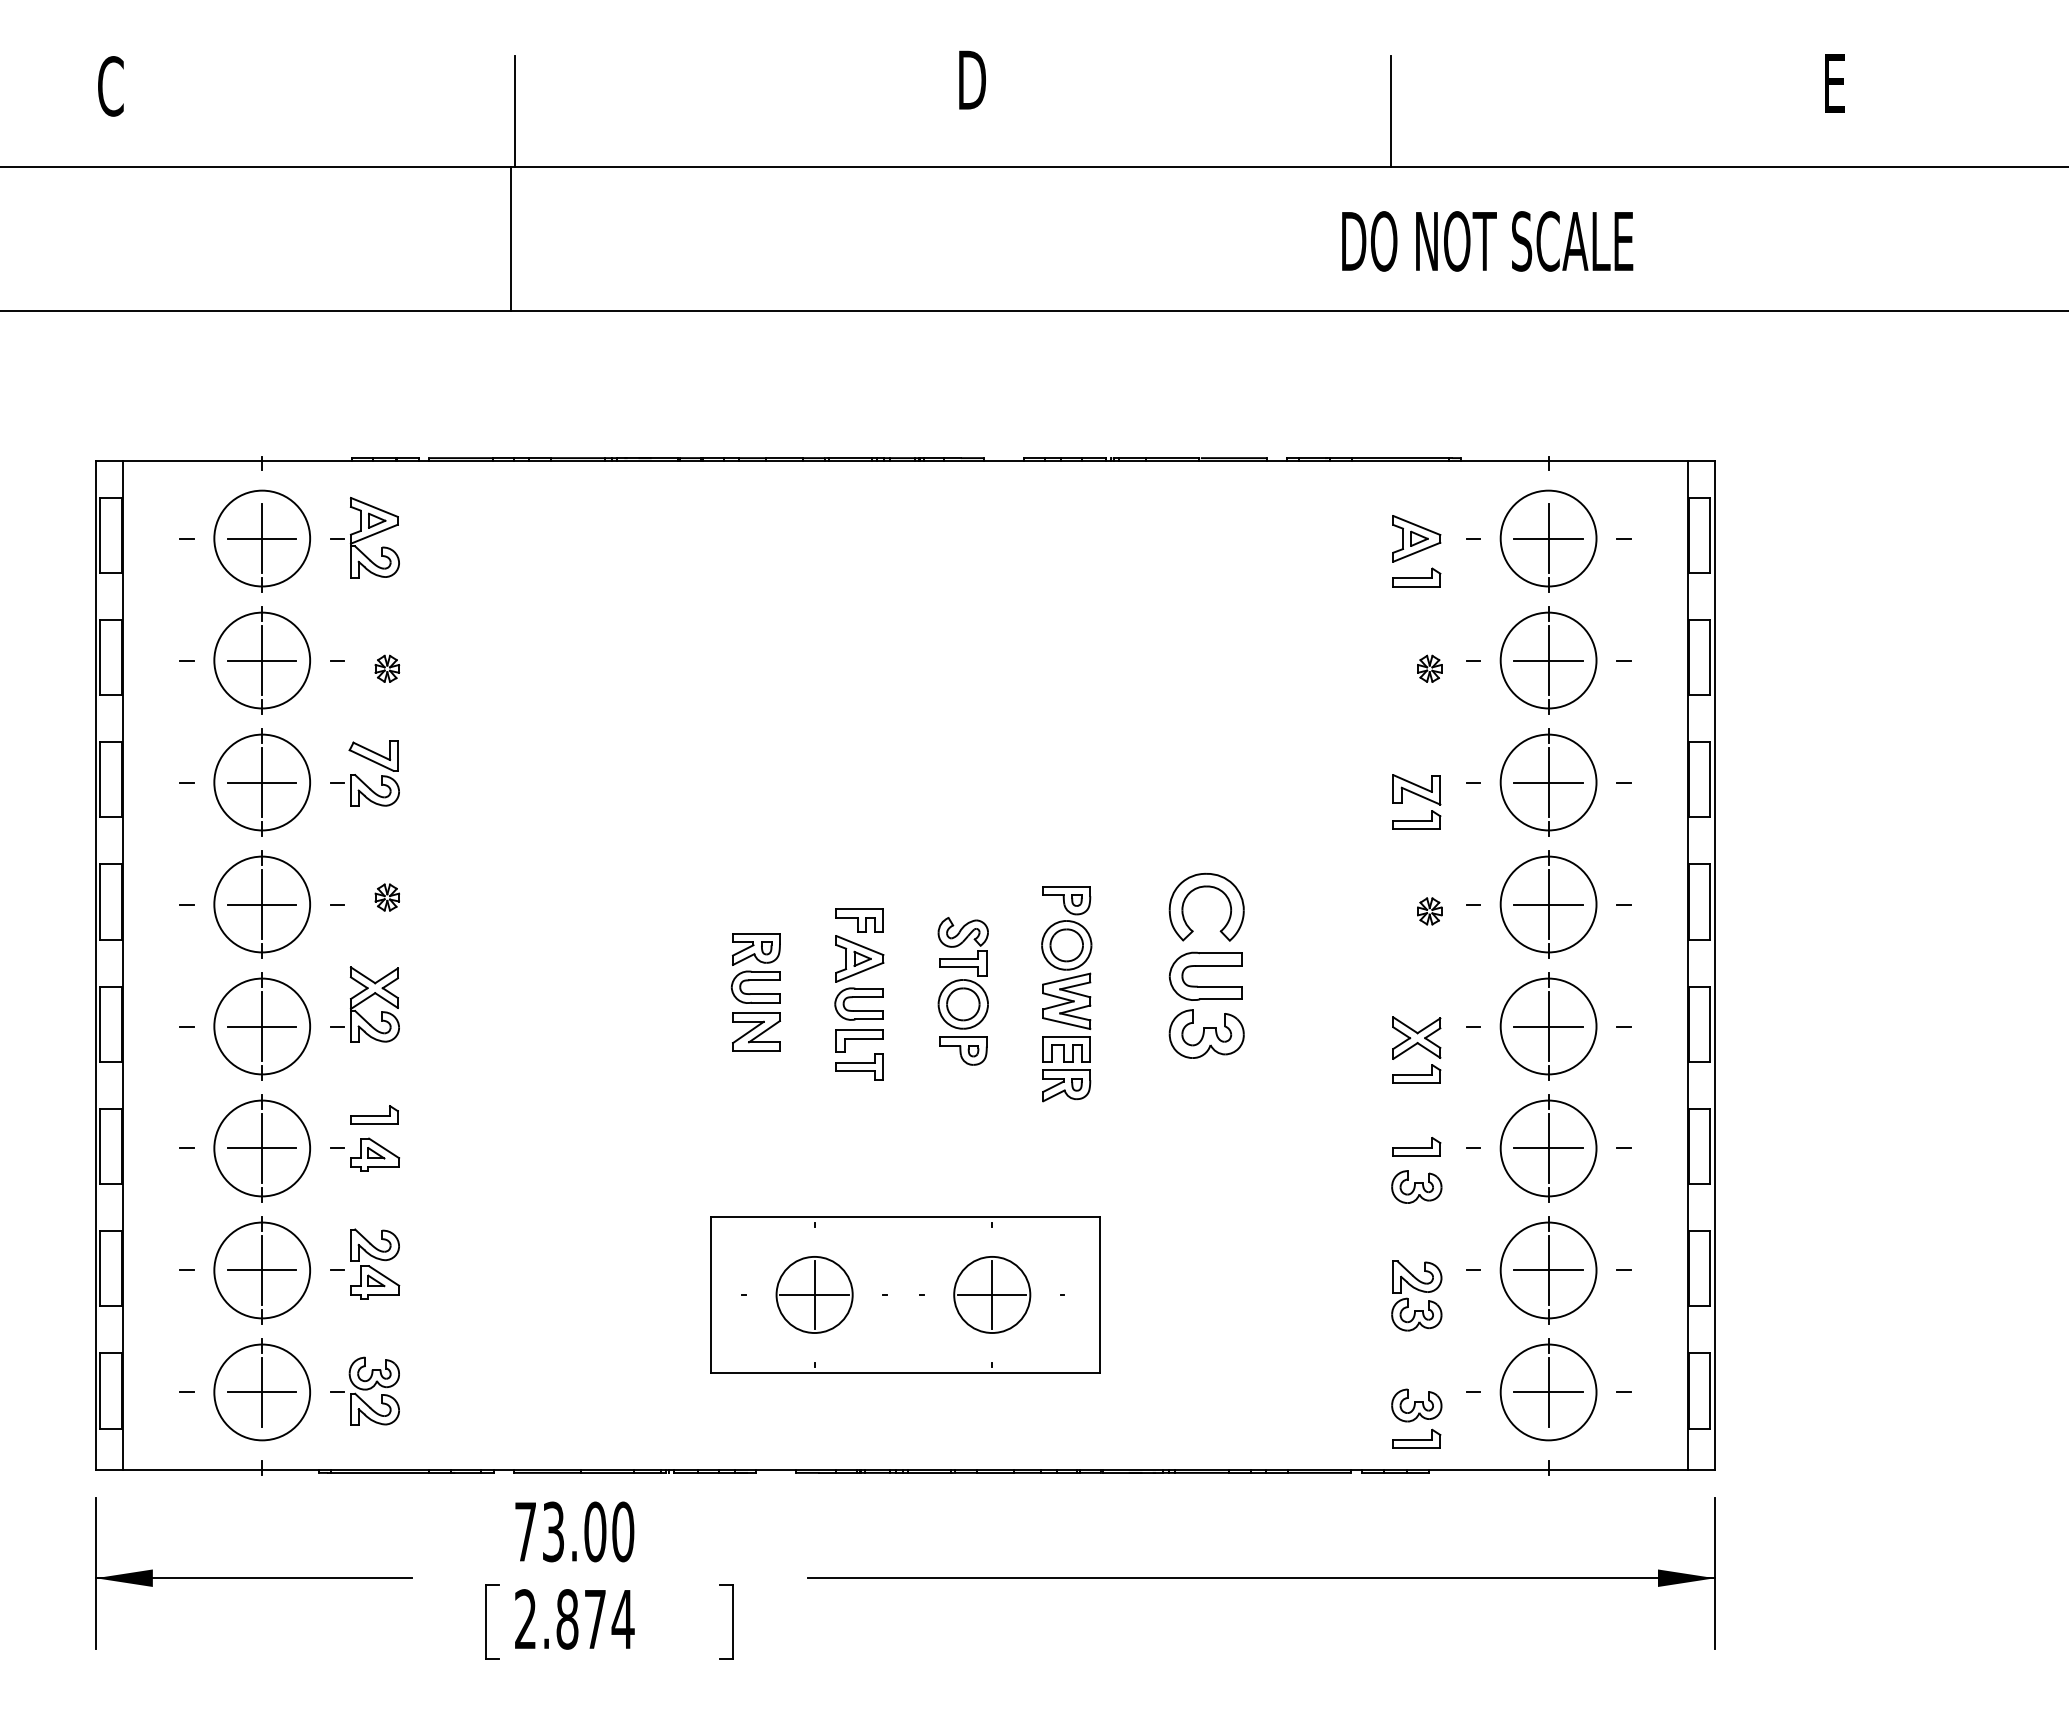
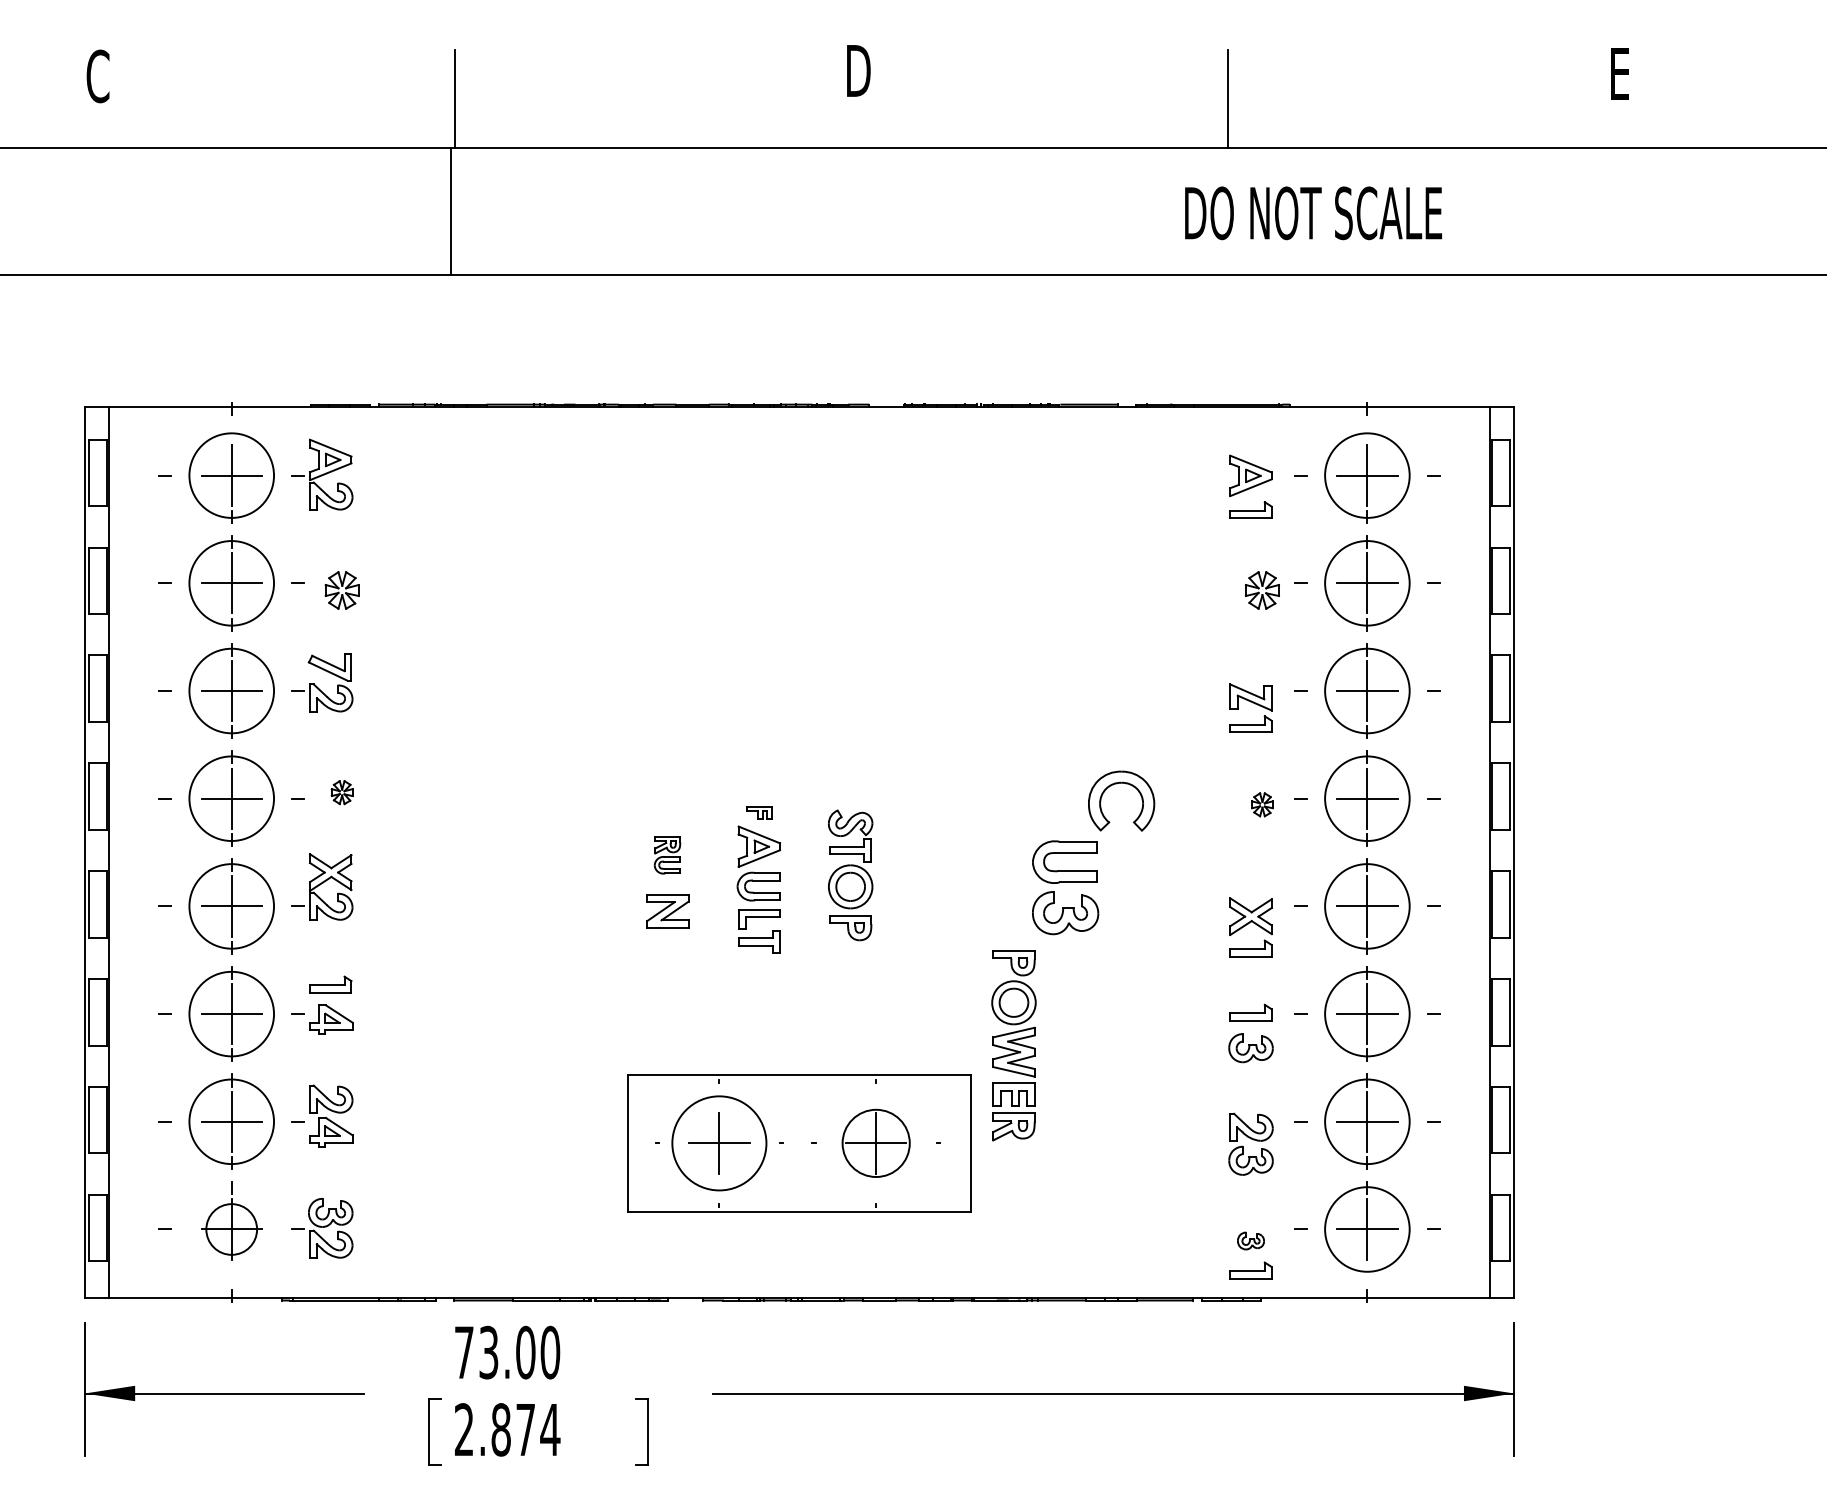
part: (386, 668) -> (341, 590), size x1.6
part: (1429, 668) -> (1262, 590), size x1.6
part: (1201, 888) -> (1116, 784), moved
part: (860, 920) -> (759, 812), size x0.6
part: (755, 968) -> (667, 855), size x0.6
part: (1066, 993) -> (1013, 1045), moved
circle: (814, 1295) -> (719, 1143), size x1.4
circle: (261, 1392) -> (231, 1229), size x0.6
part: (1416, 1404) -> (1250, 1240), size x0.6

